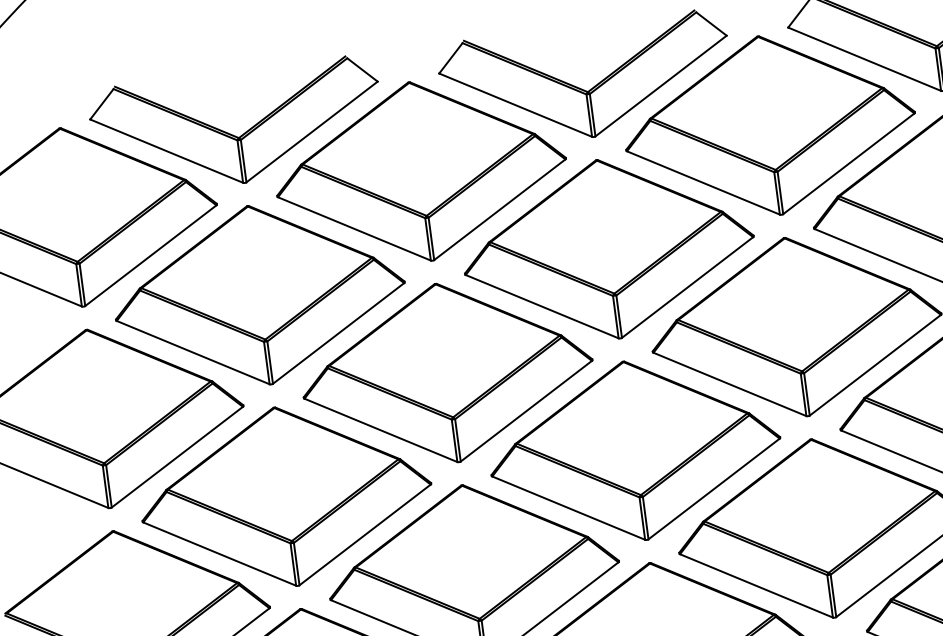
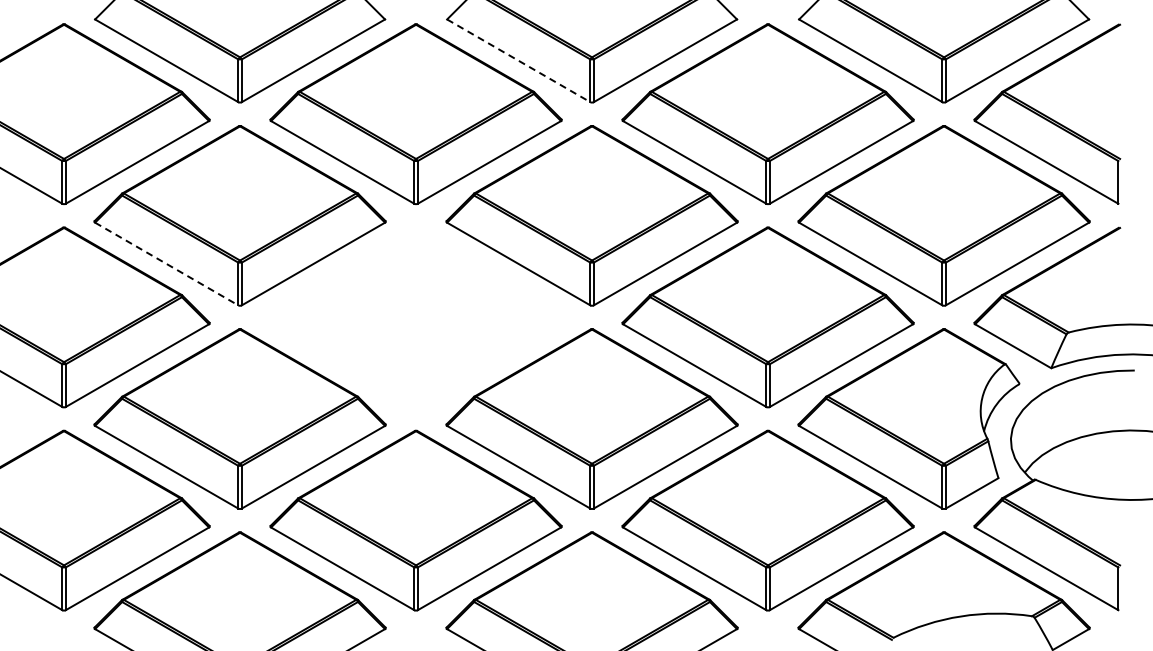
line: (515, 104) -> (518, 60), solid -> dashed
line: (192, 353) -> (166, 264), solid -> dashed
part: (446, 373) -> (415, 317), removed

